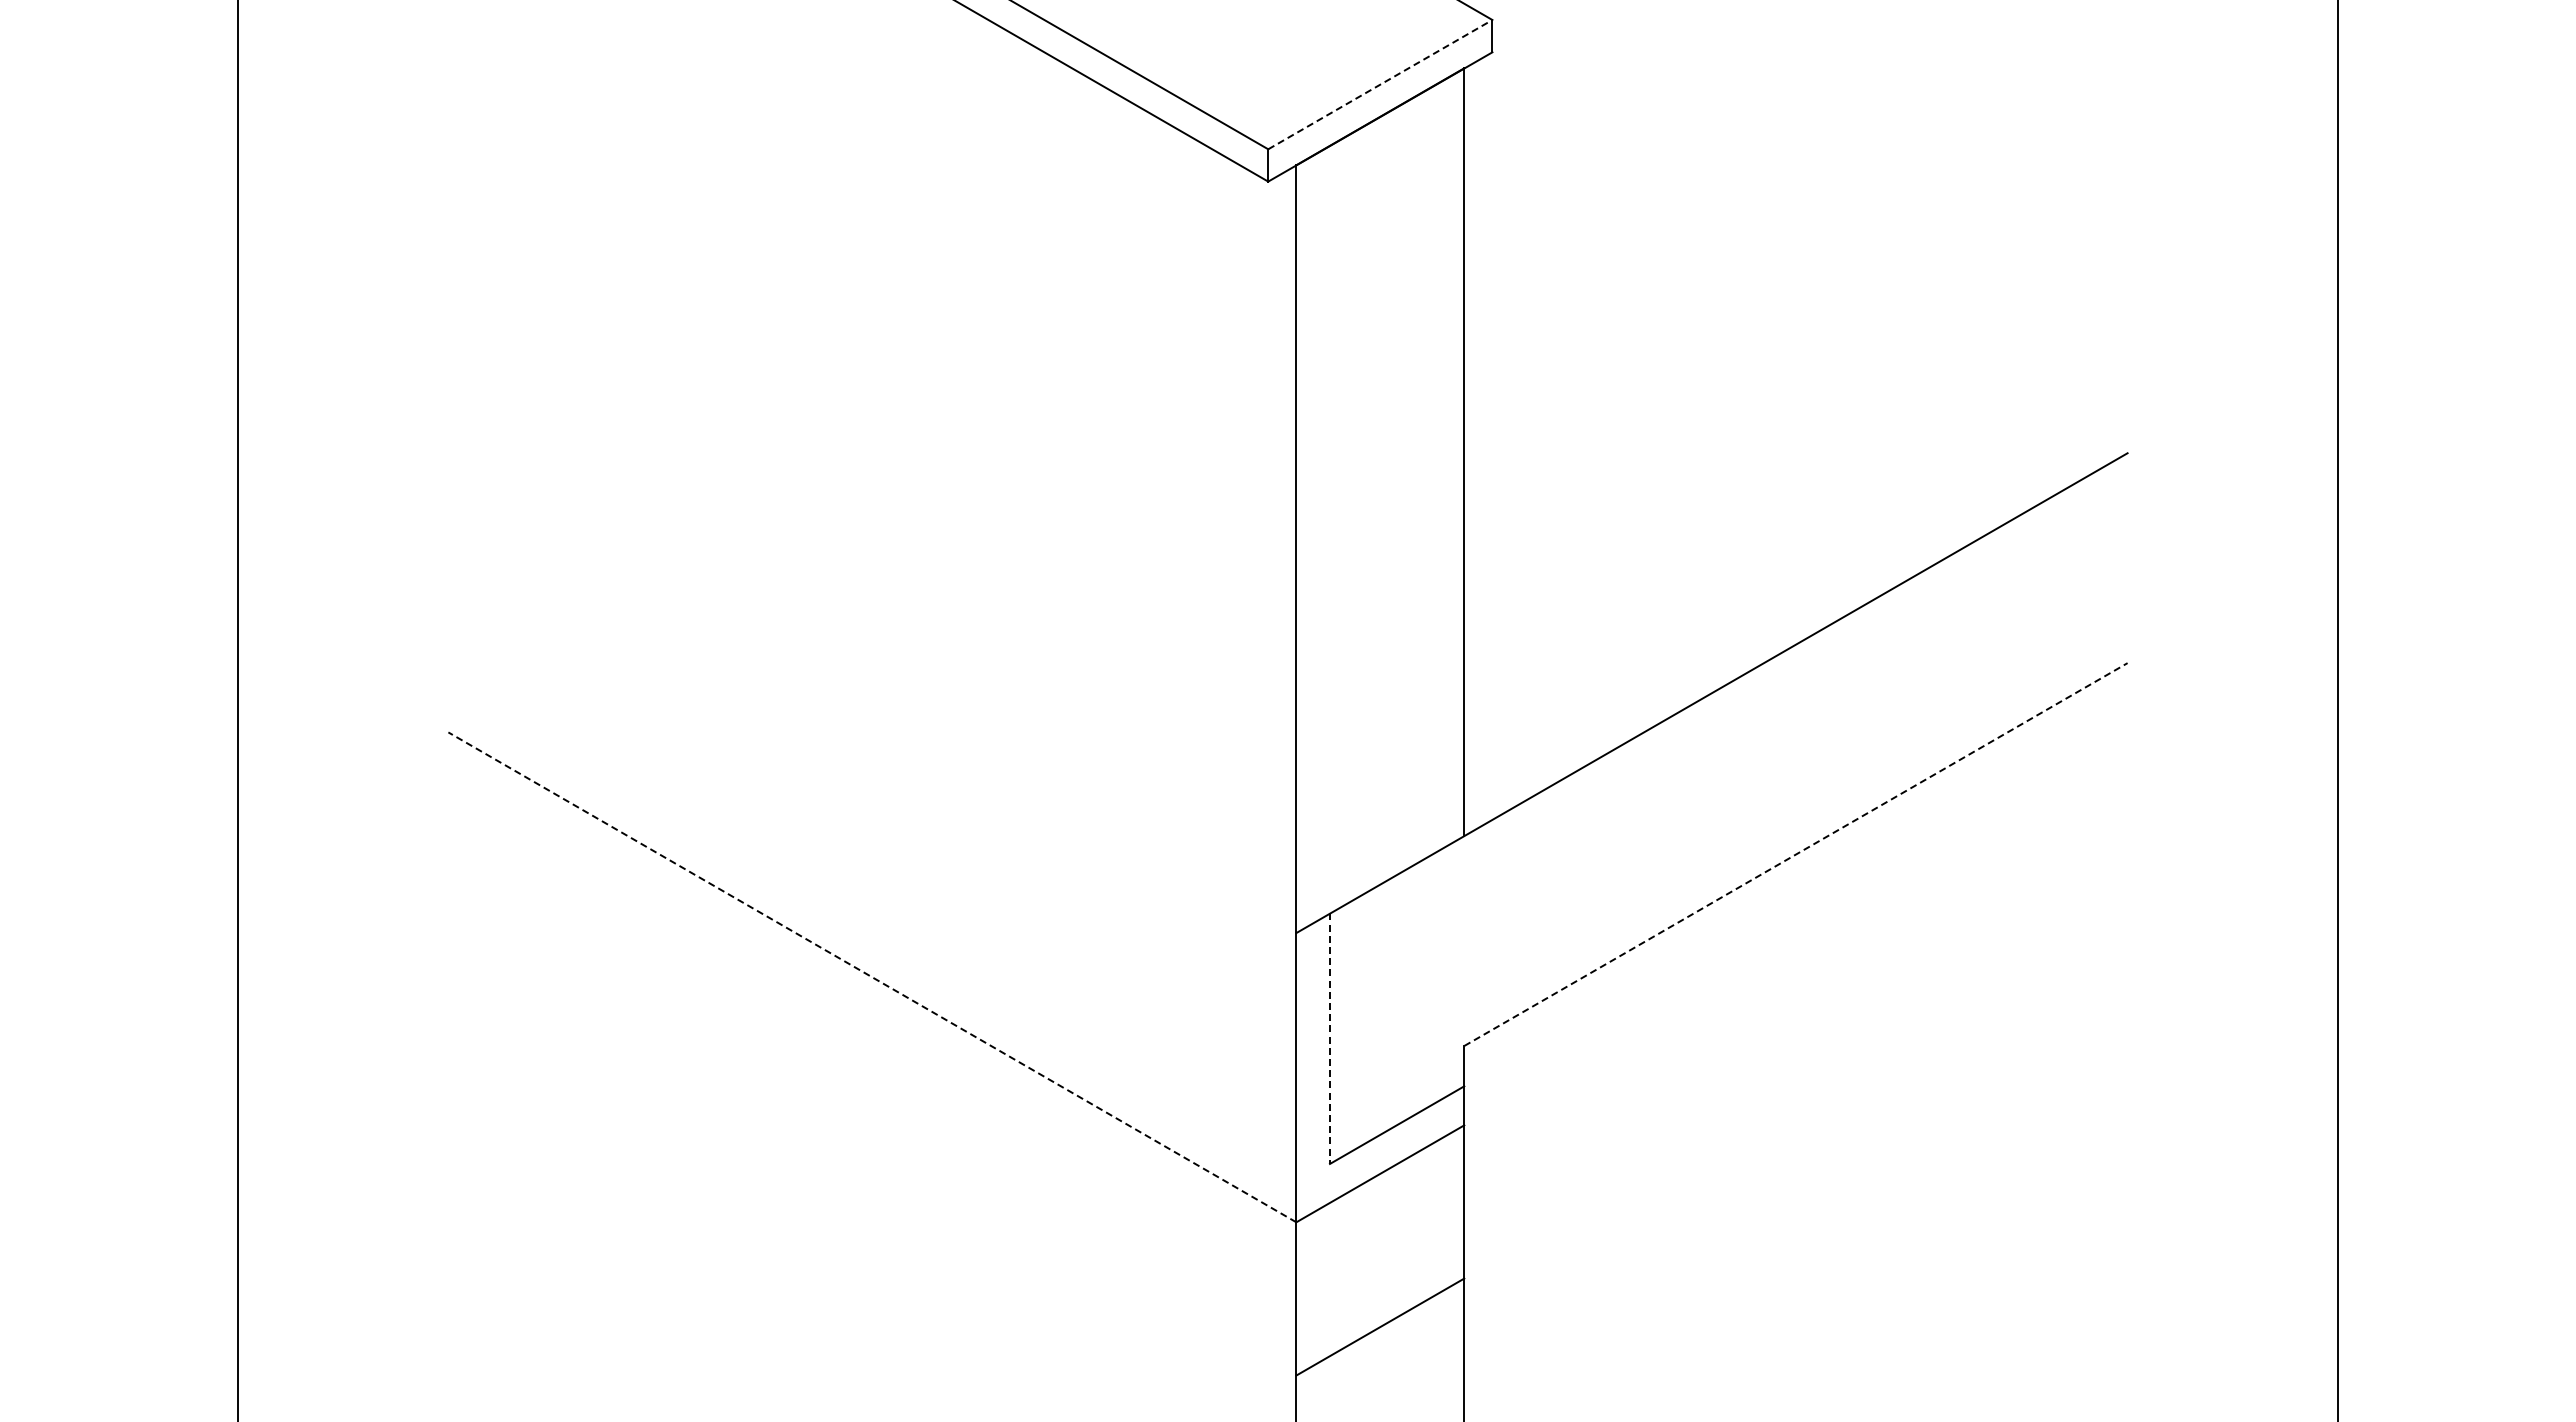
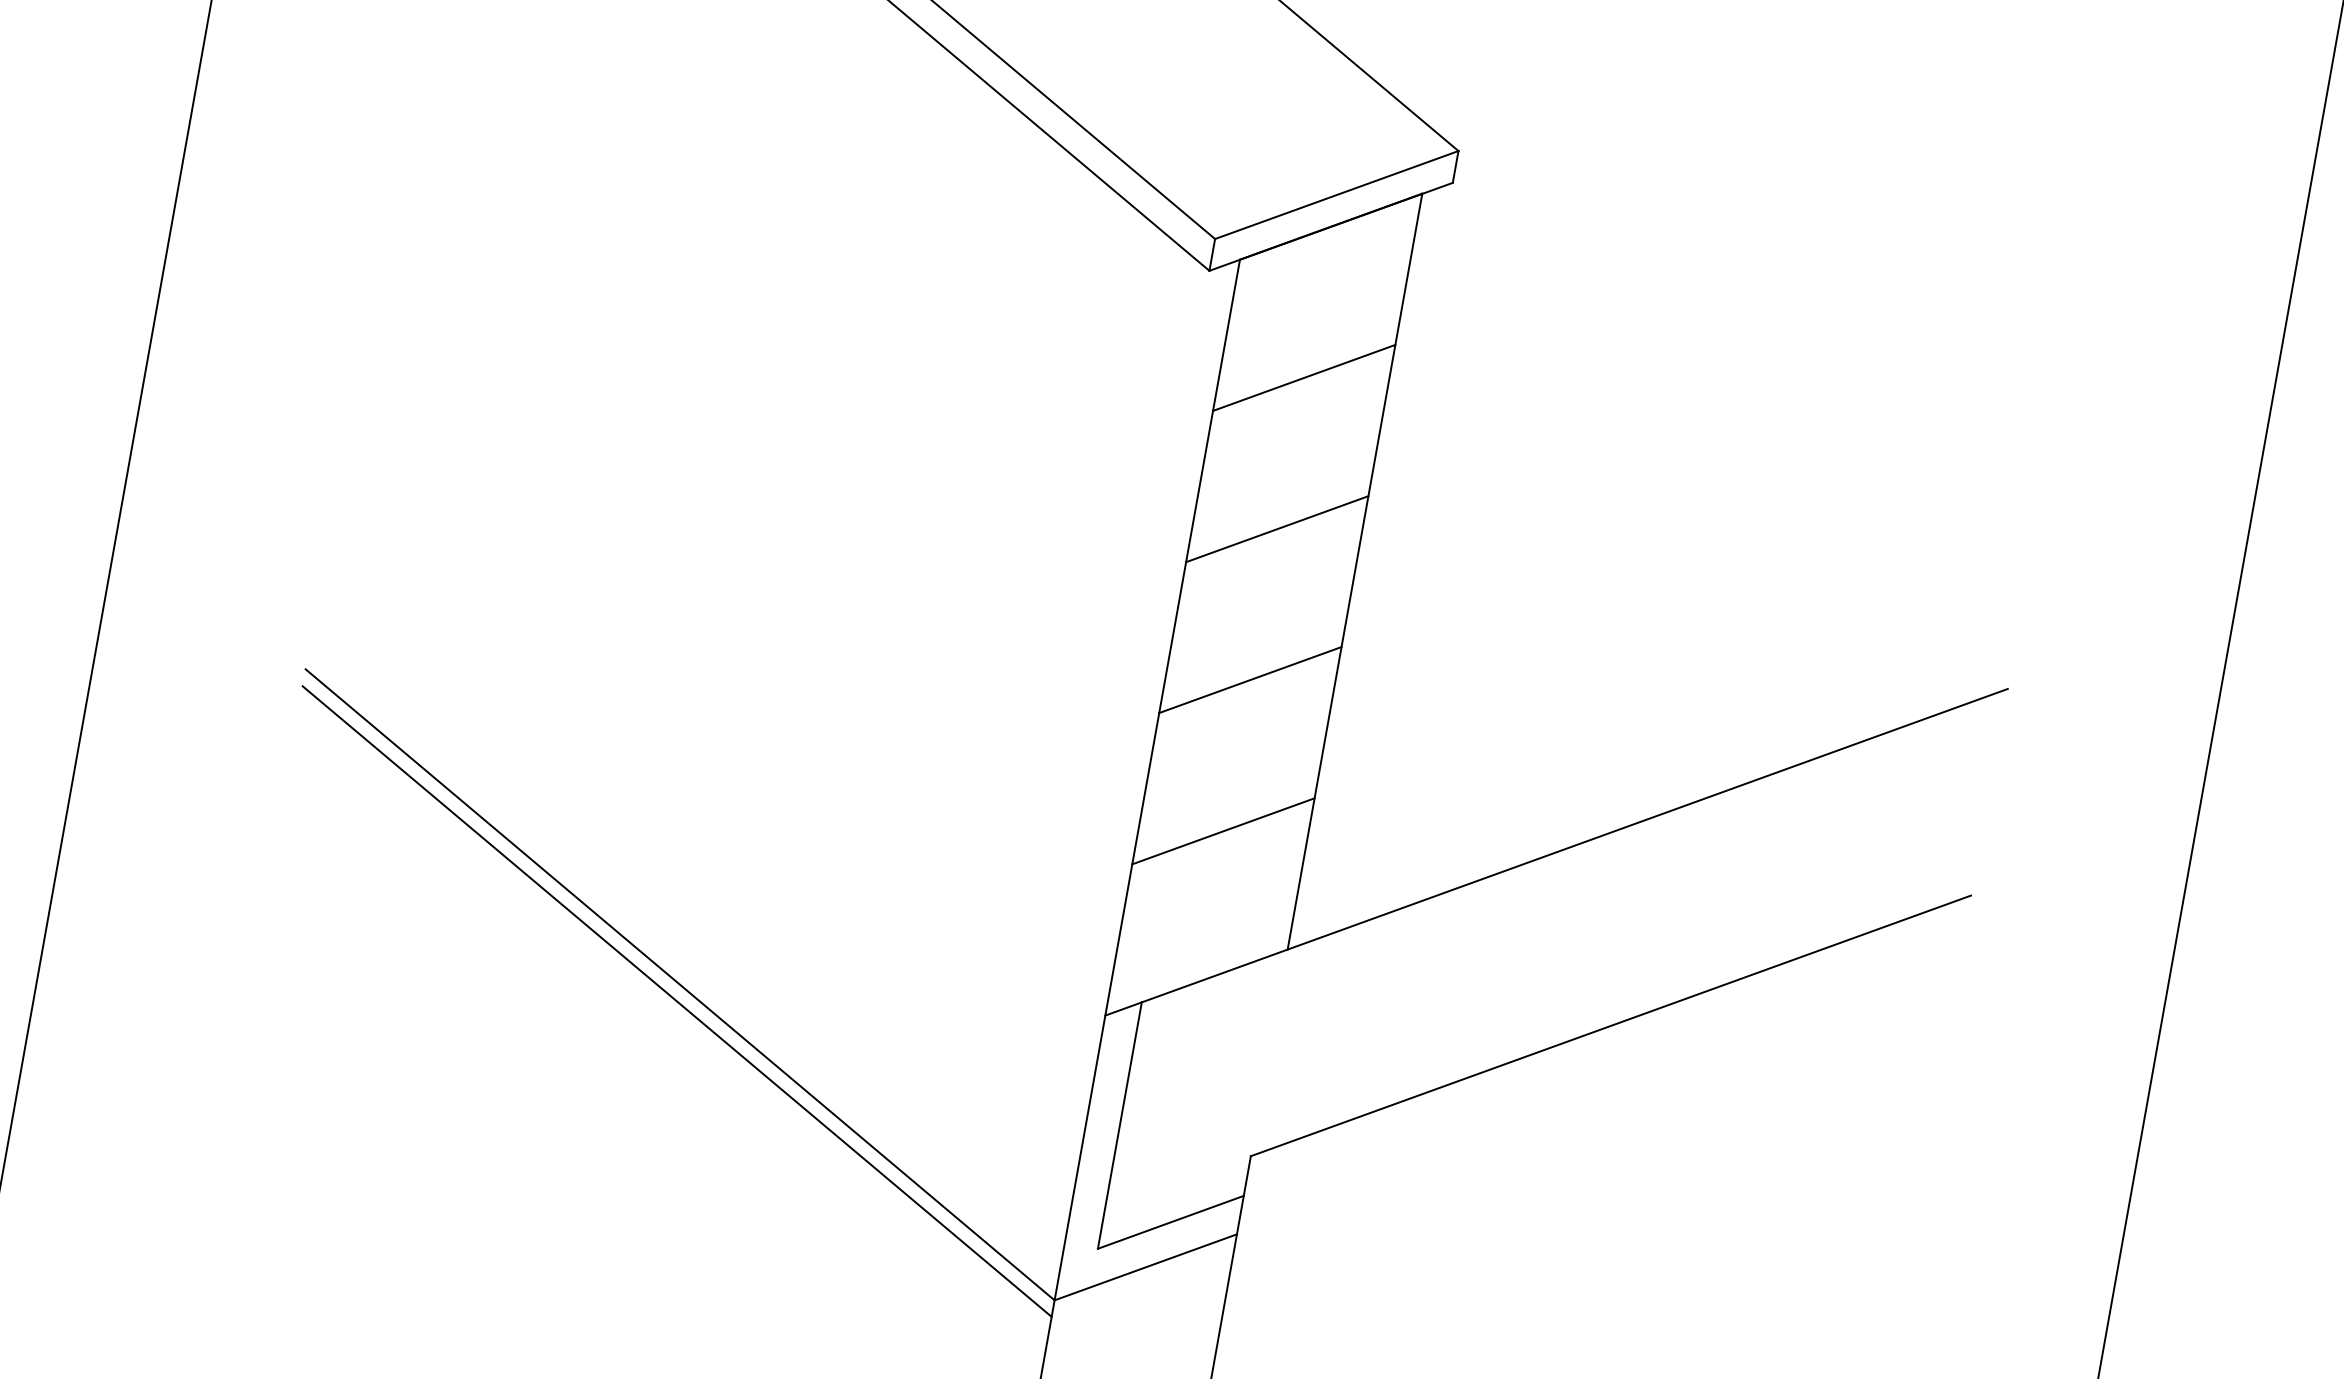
line: (1380, 84) -> (1336, 194), dashed -> solid
line: (1380, 269) -> (1304, 377), added
line: (1380, 423) -> (1277, 528), added
line: (1380, 576) -> (1250, 679), added
line: (1380, 730) -> (1223, 830), added
line: (1795, 854) -> (1610, 1025), dashed -> solid
line: (872, 977) -> (680, 984), dashed -> solid
line: (872, 994) -> (677, 1001), added
line: (1329, 1039) -> (1119, 1126), dashed -> solid

